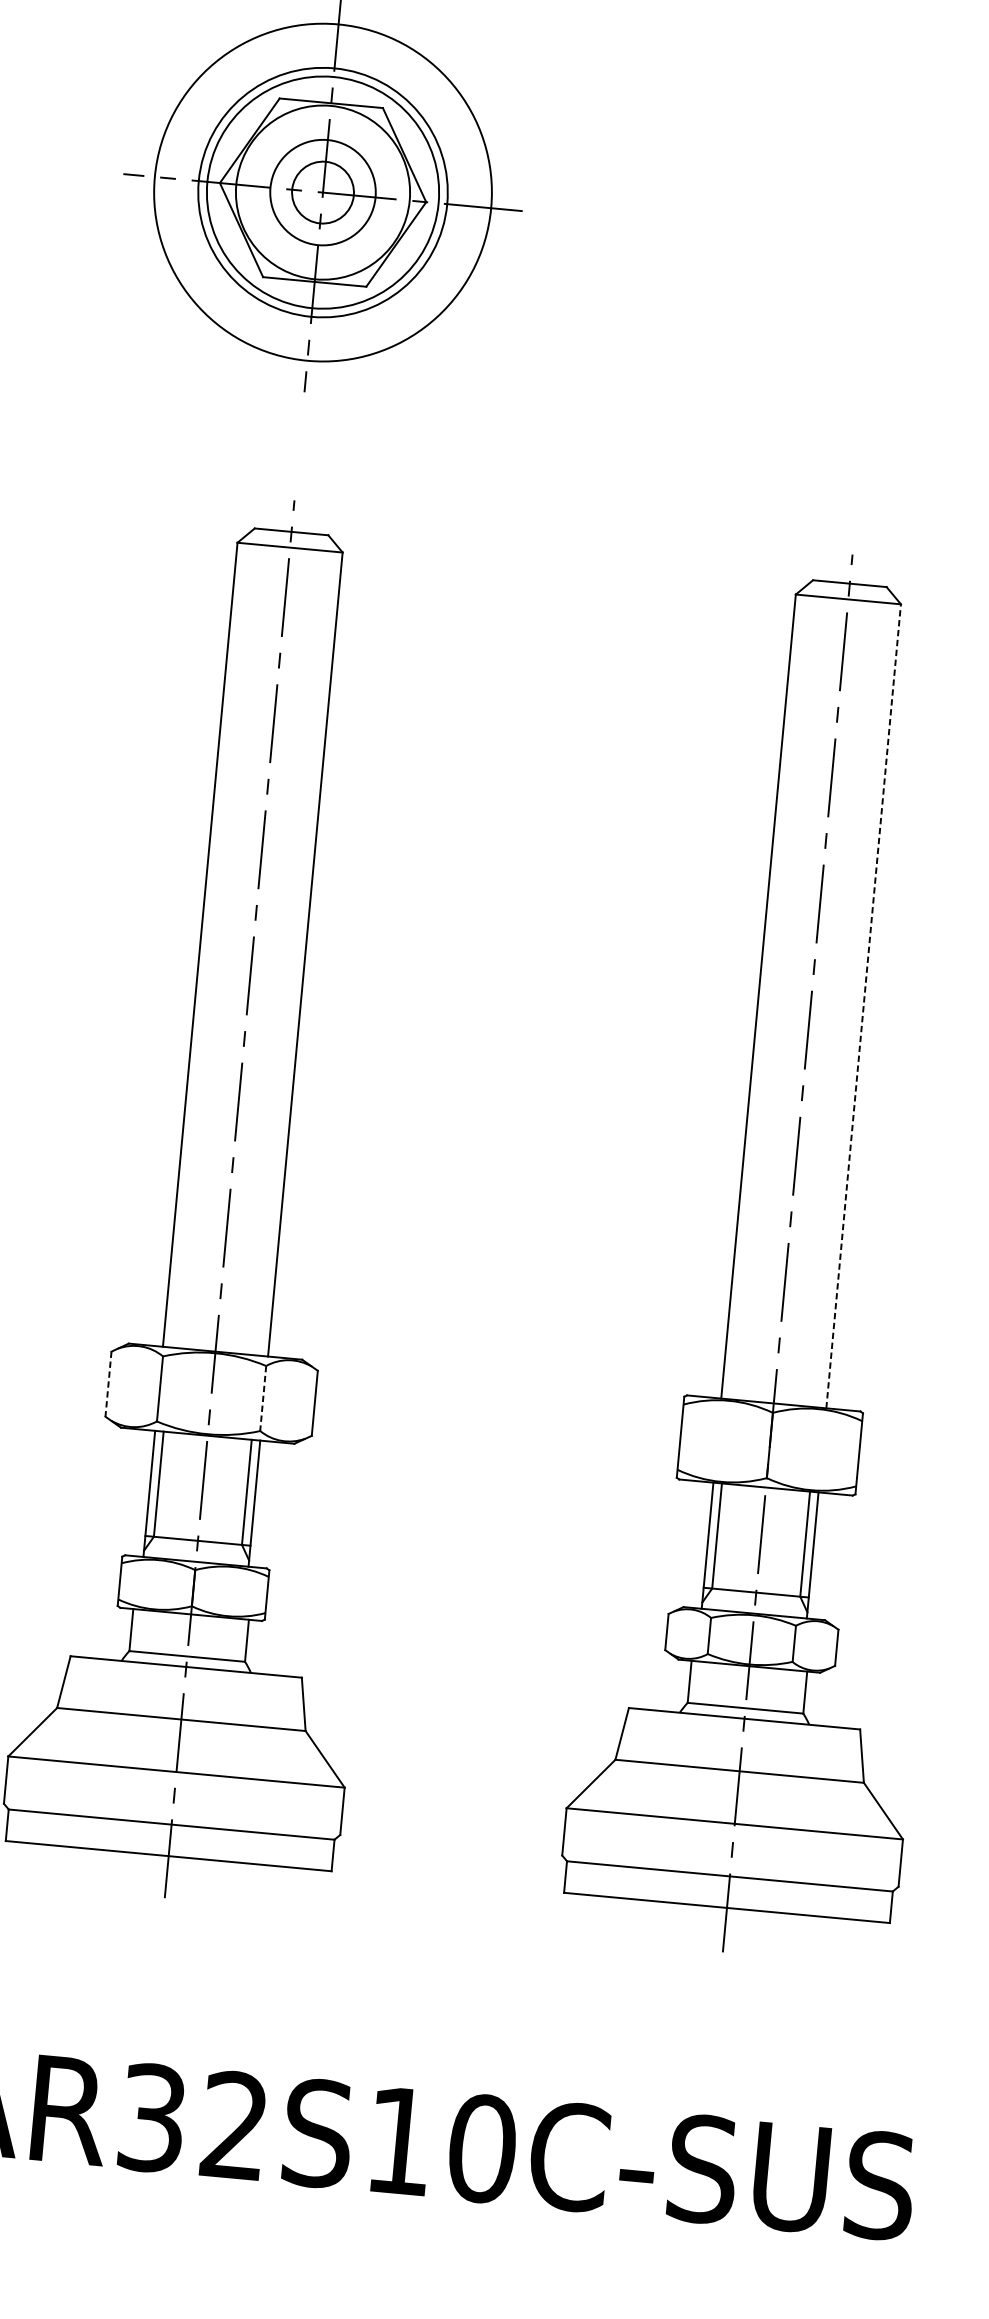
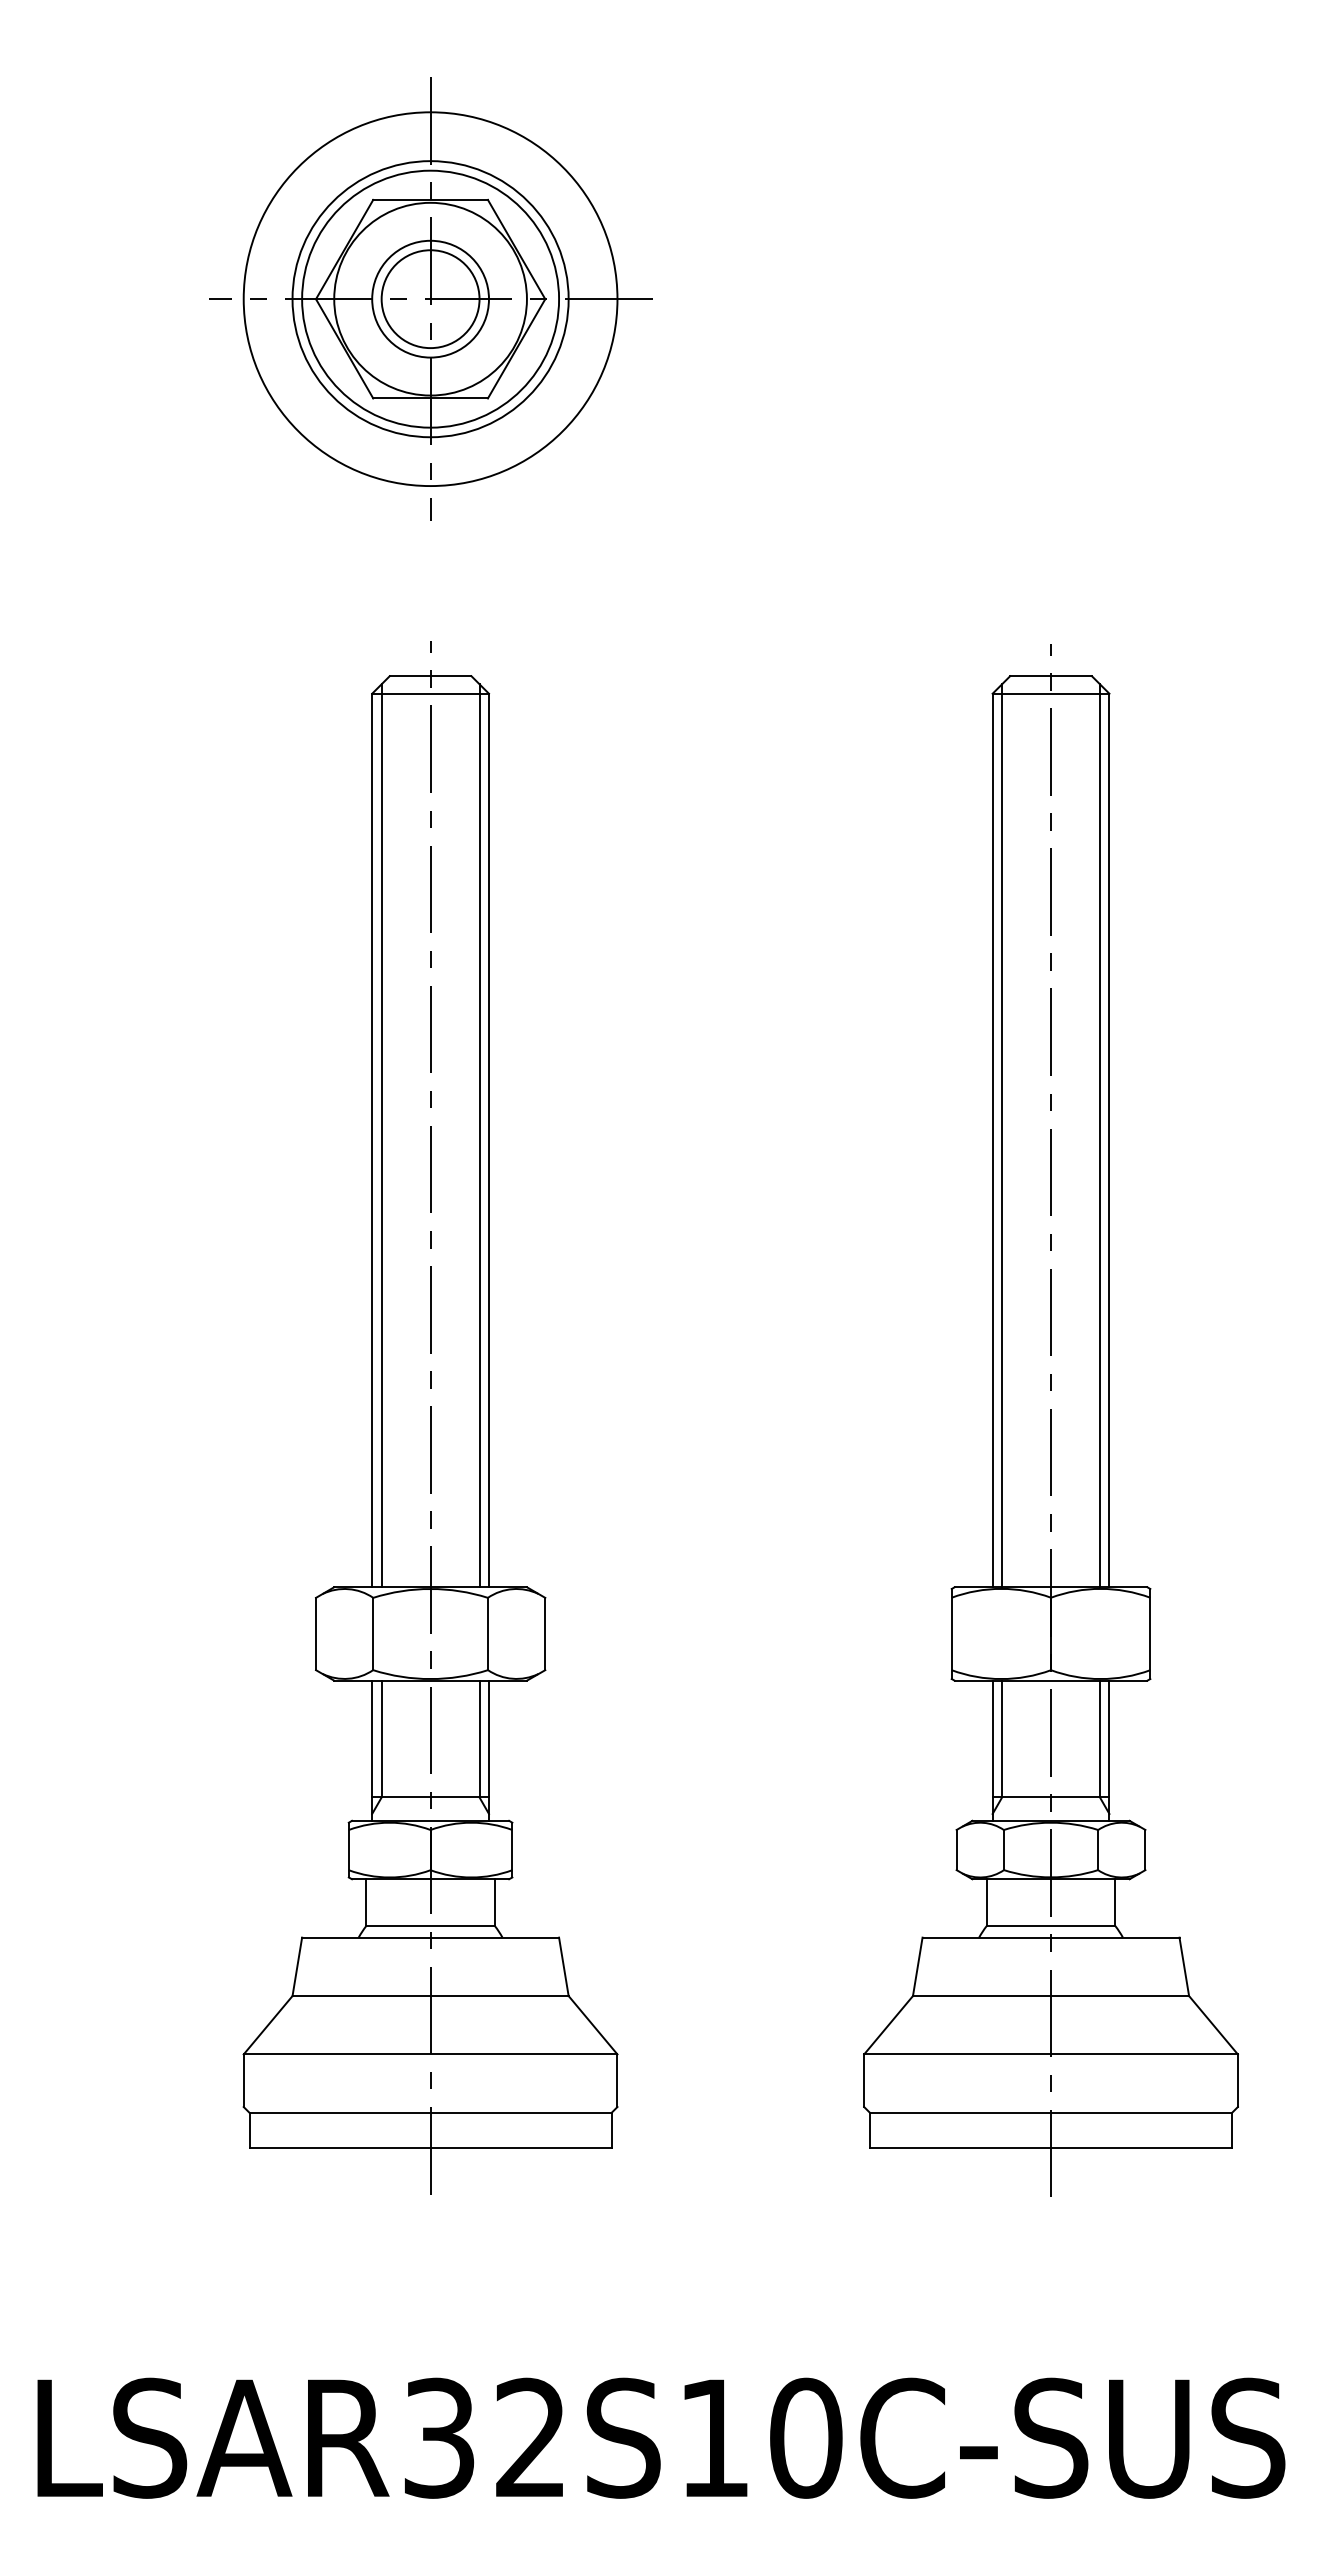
circle: (322, 192) -> (430, 299), size x1.43
line: (209, 941) -> (381, 1135), added
line: (297, 949) -> (479, 1135), added
line: (767, 992) -> (1002, 1135), added
line: (855, 1001) -> (1099, 1135), added
line: (863, 1006) -> (1109, 1140), dashed -> solid
line: (108, 1384) -> (316, 1634), dashed -> solid
line: (262, 1398) -> (487, 1634), dashed -> solid

